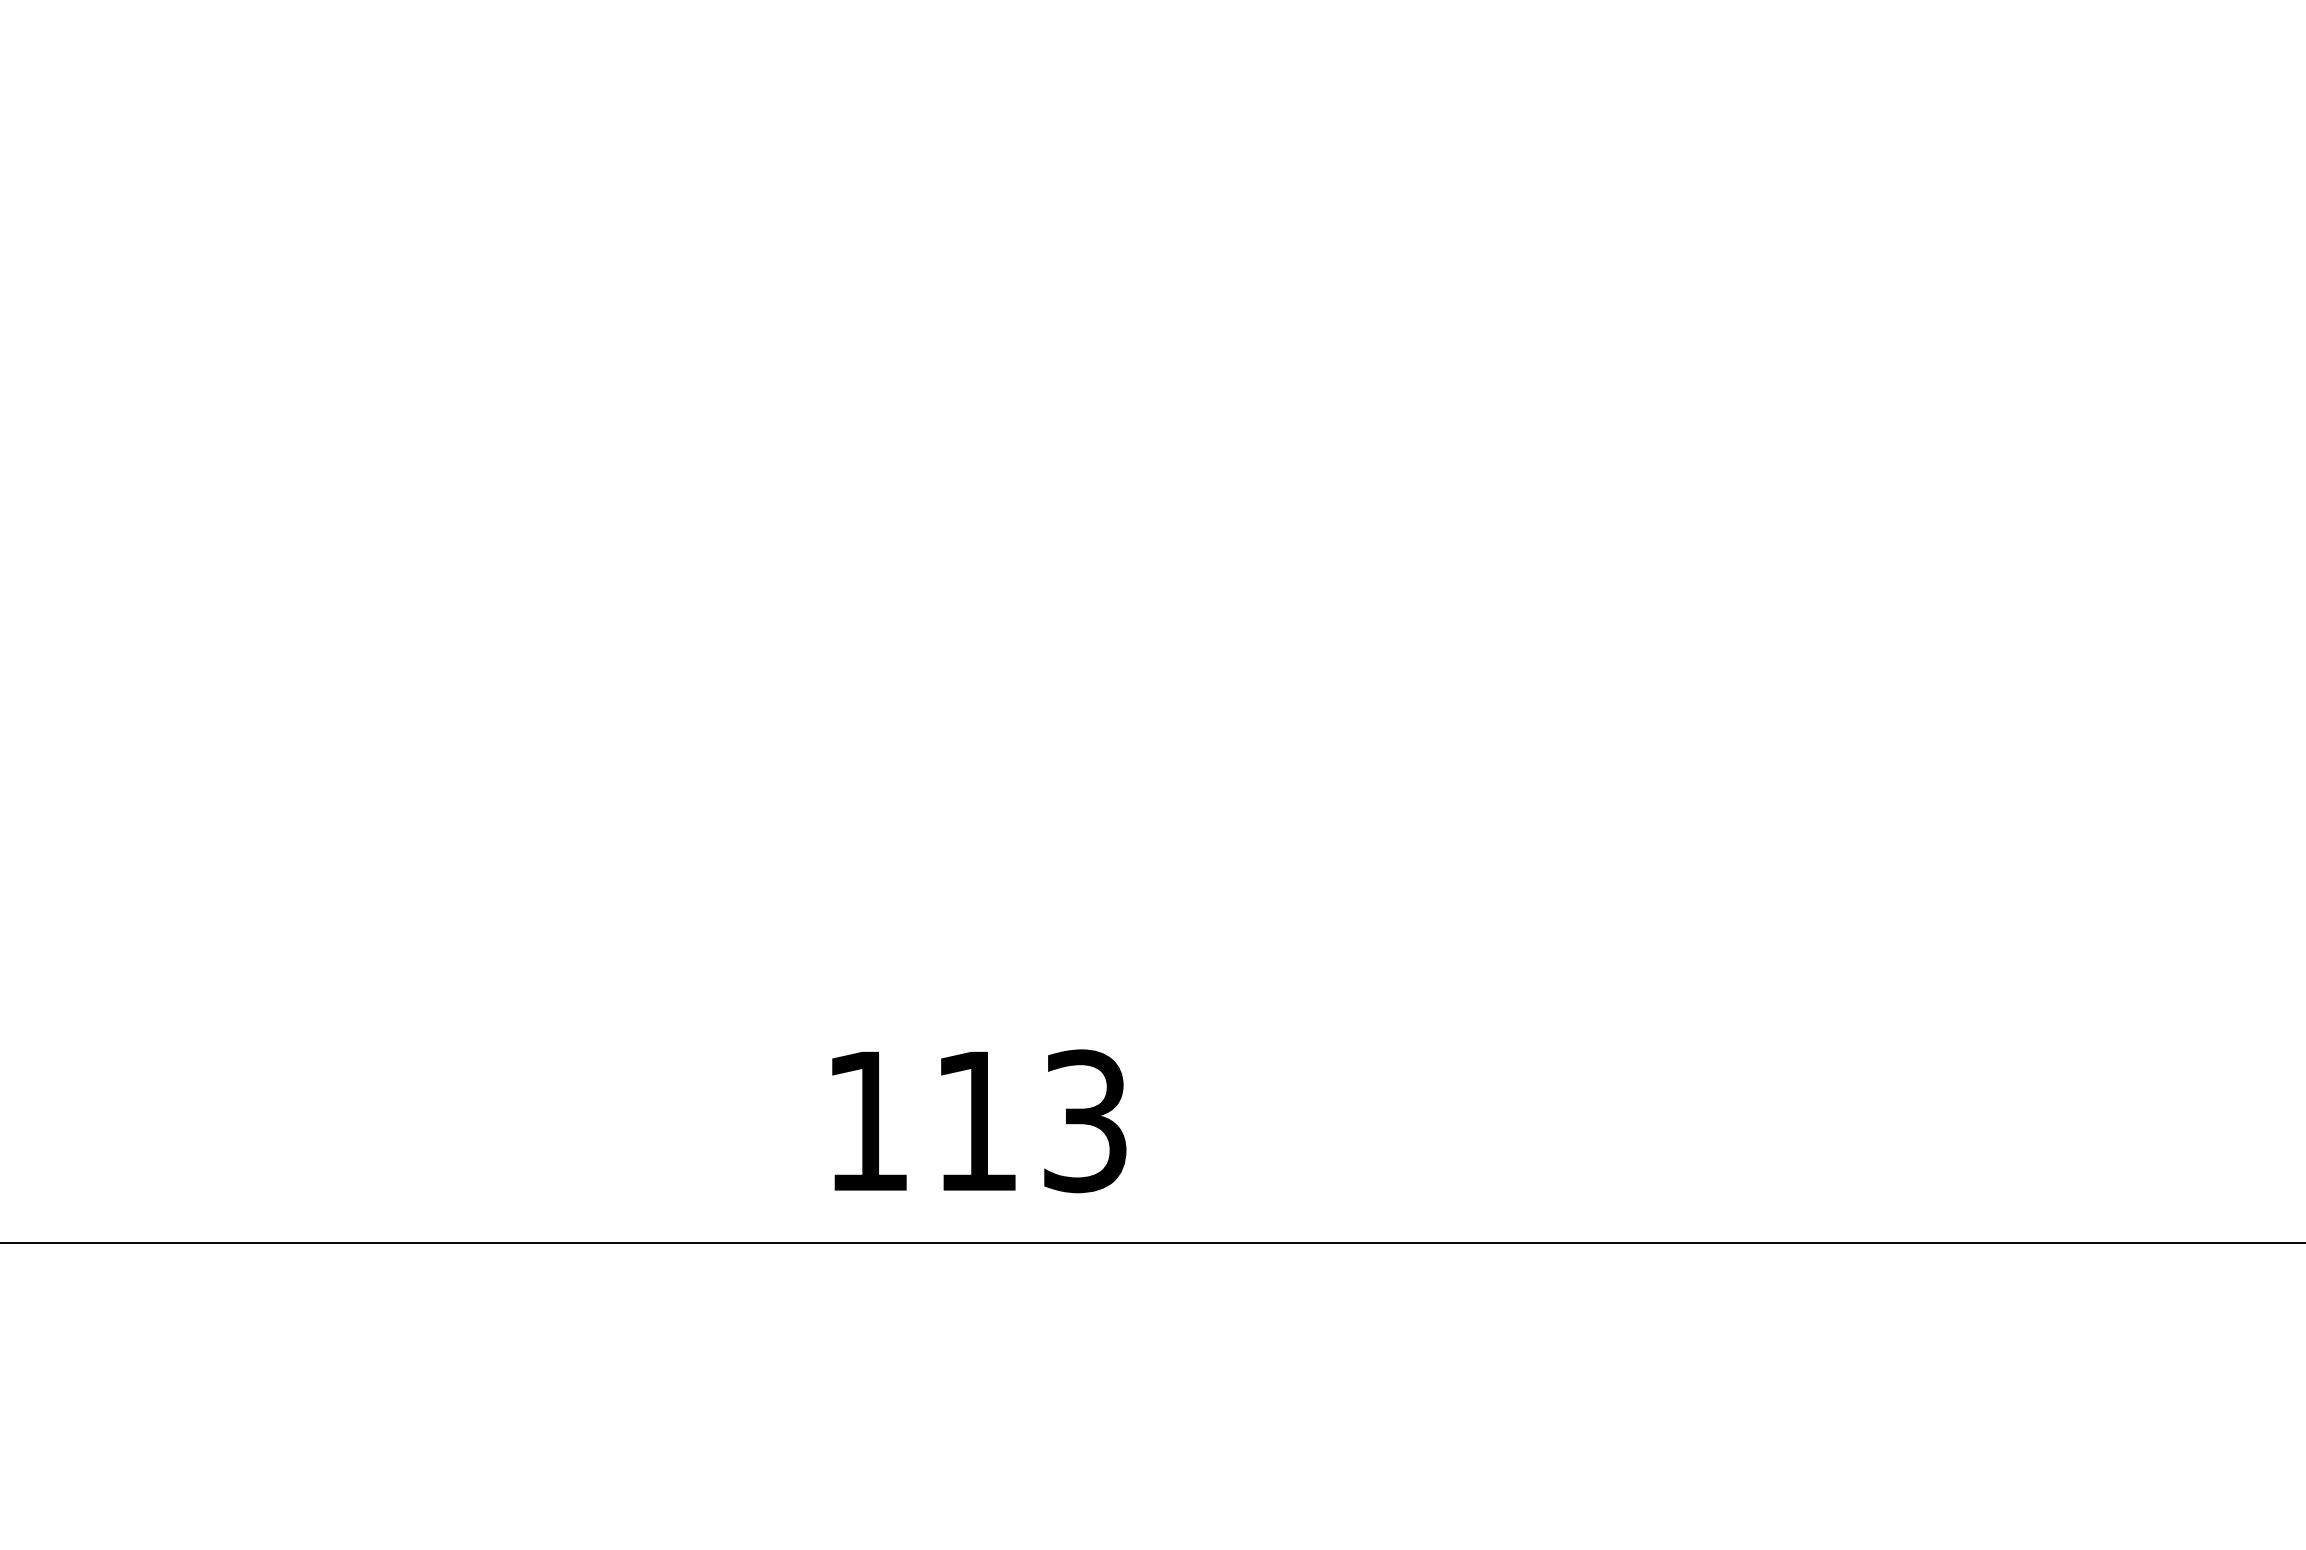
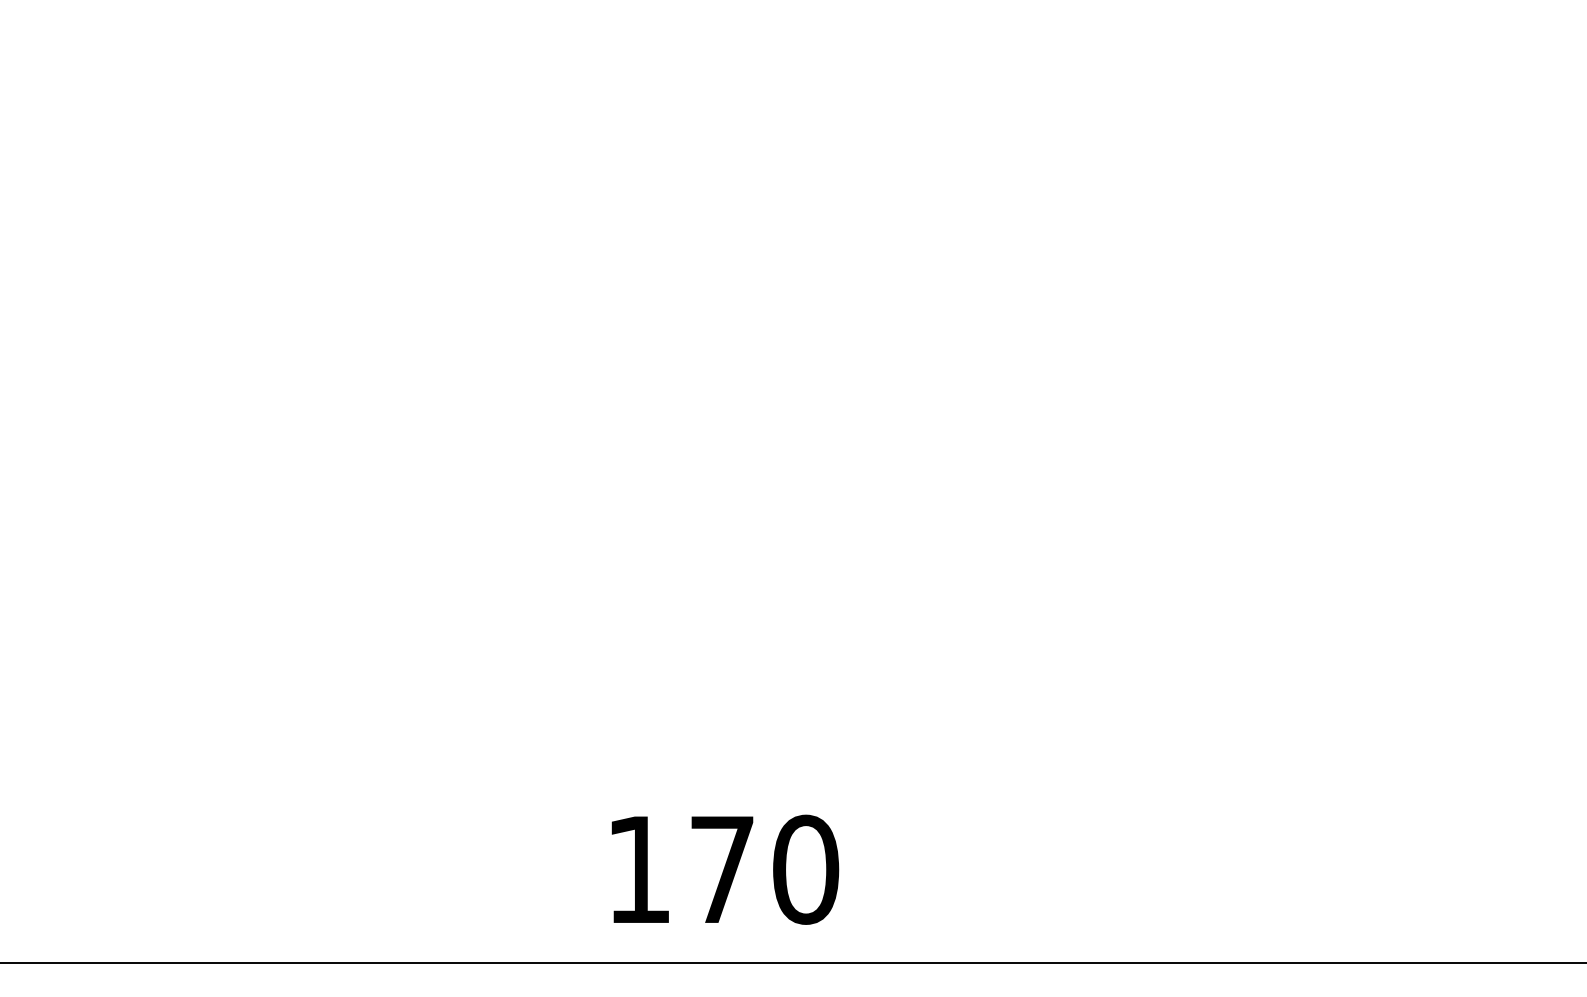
text: (1032, 1121) -> (765, 869), 113 -> 170

